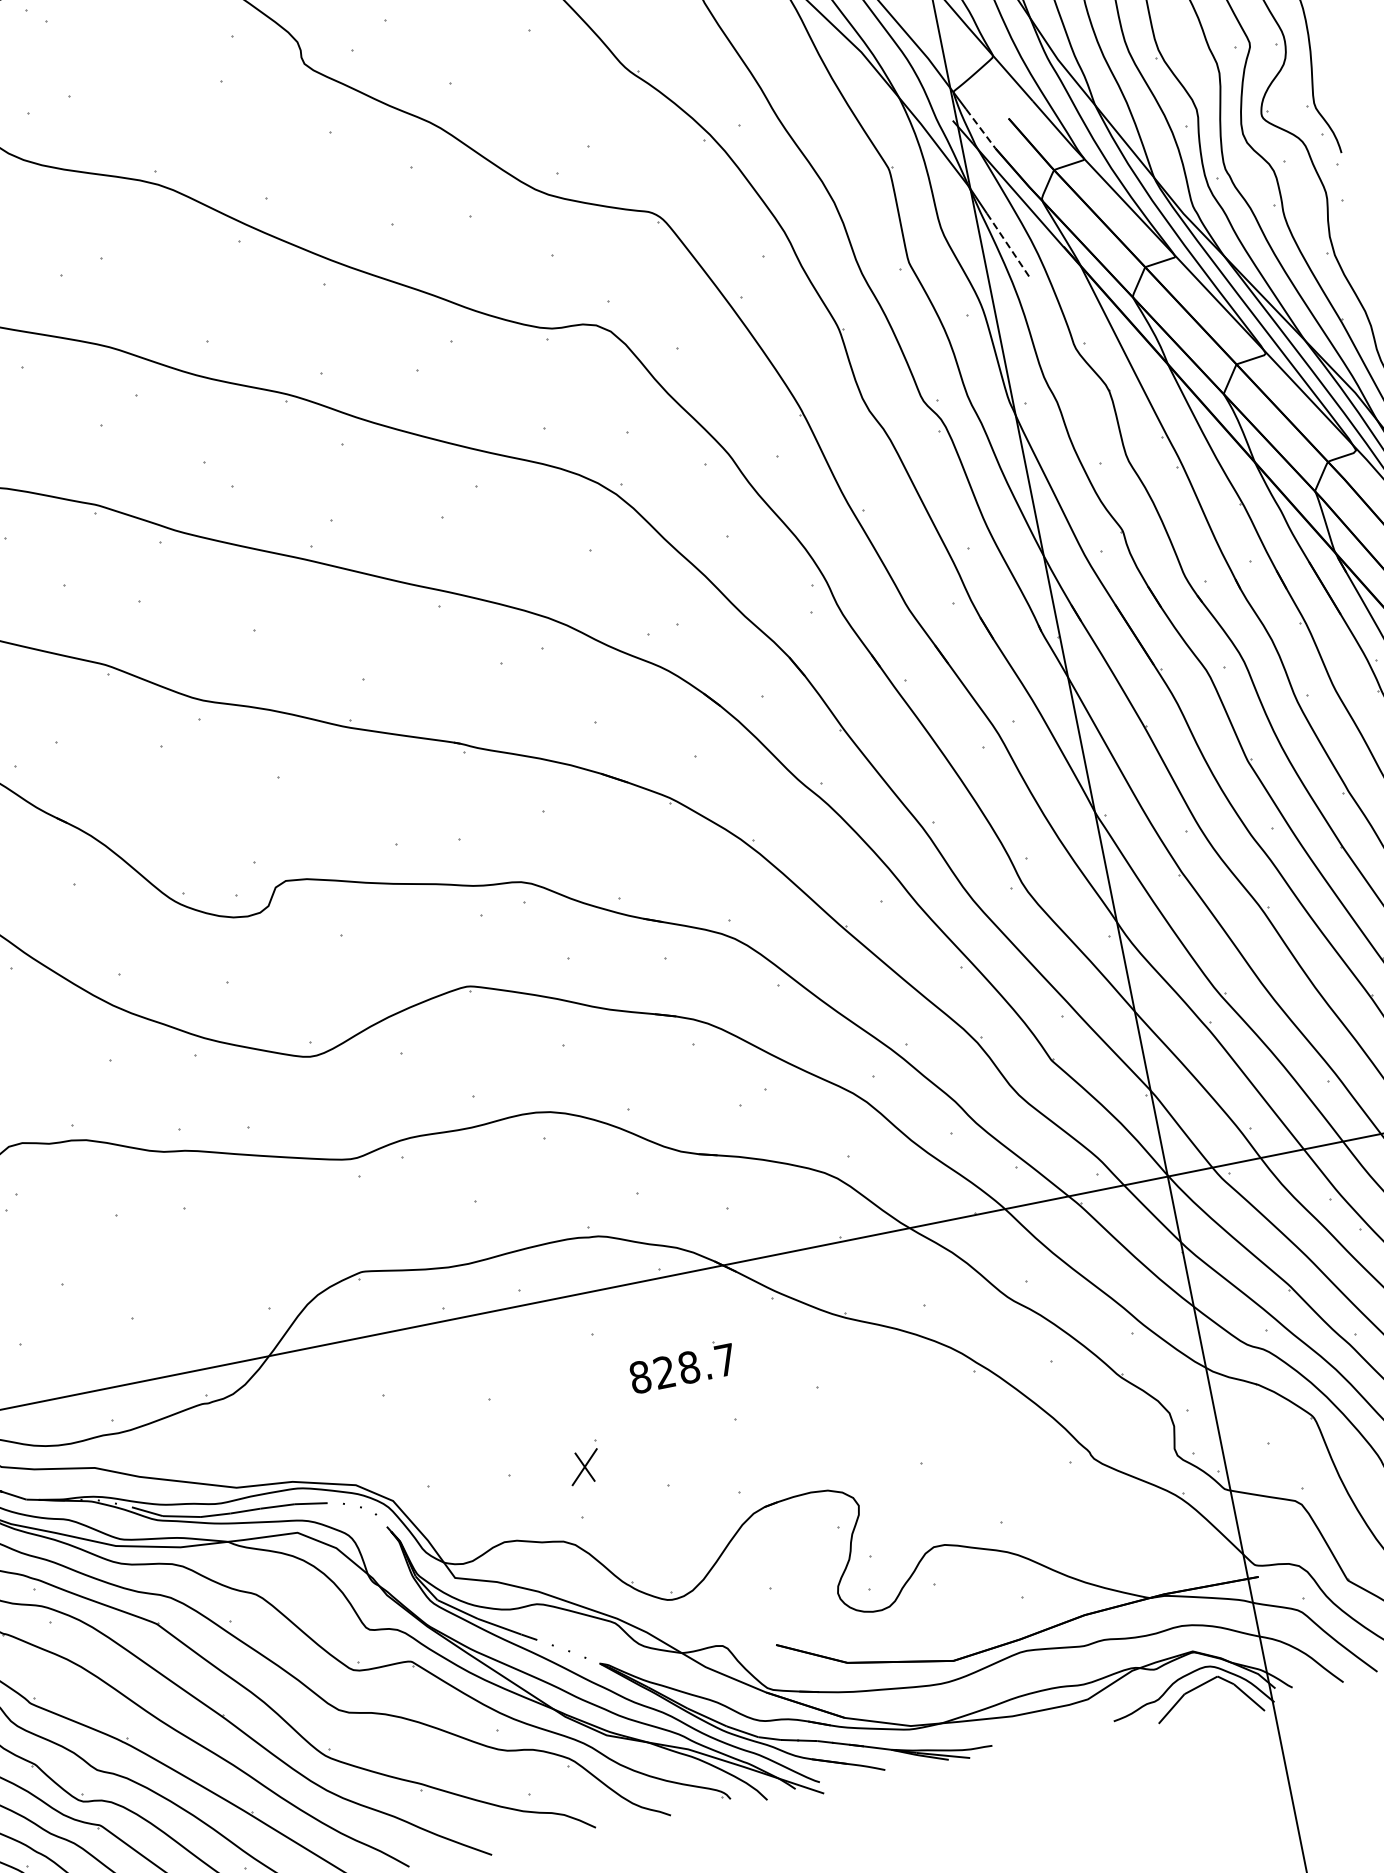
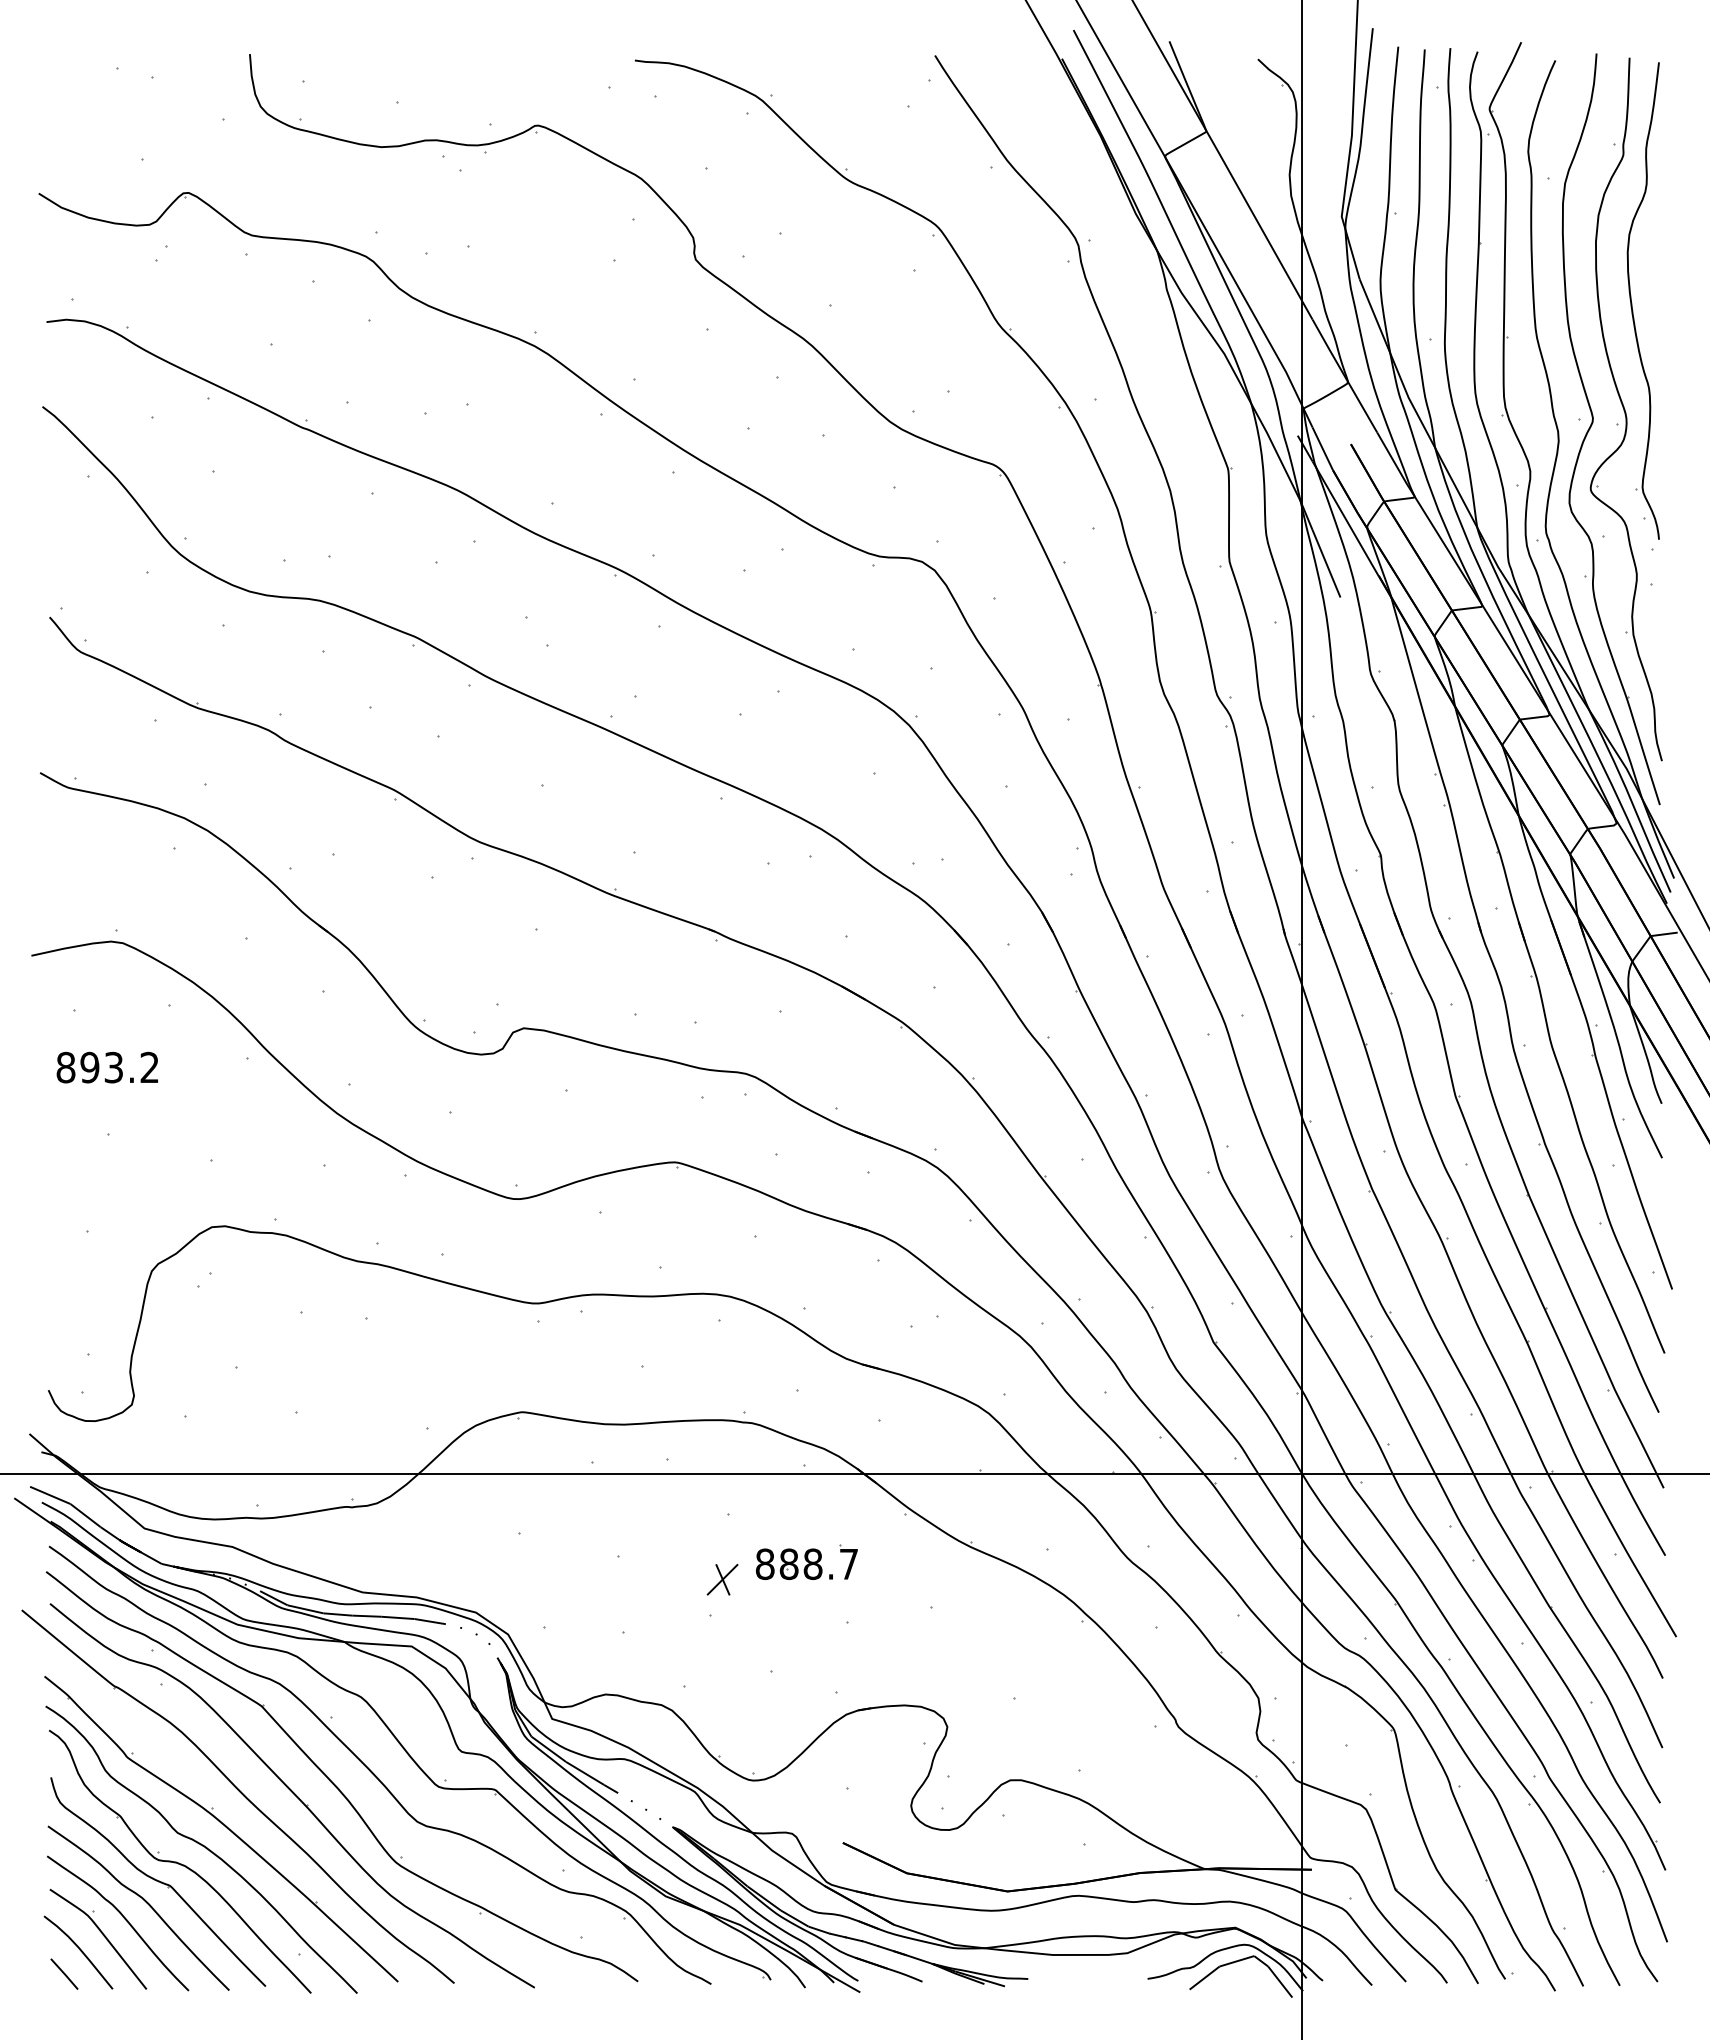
line: (980, 128) -> (1322, 448), dashed -> solid
line: (1008, 244) -> (1326, 563), dashed -> solid
text: (664, 1372) -> (788, 1564), 828.7 -> 888.7
part: (584, 1466) -> (722, 1579), moved

